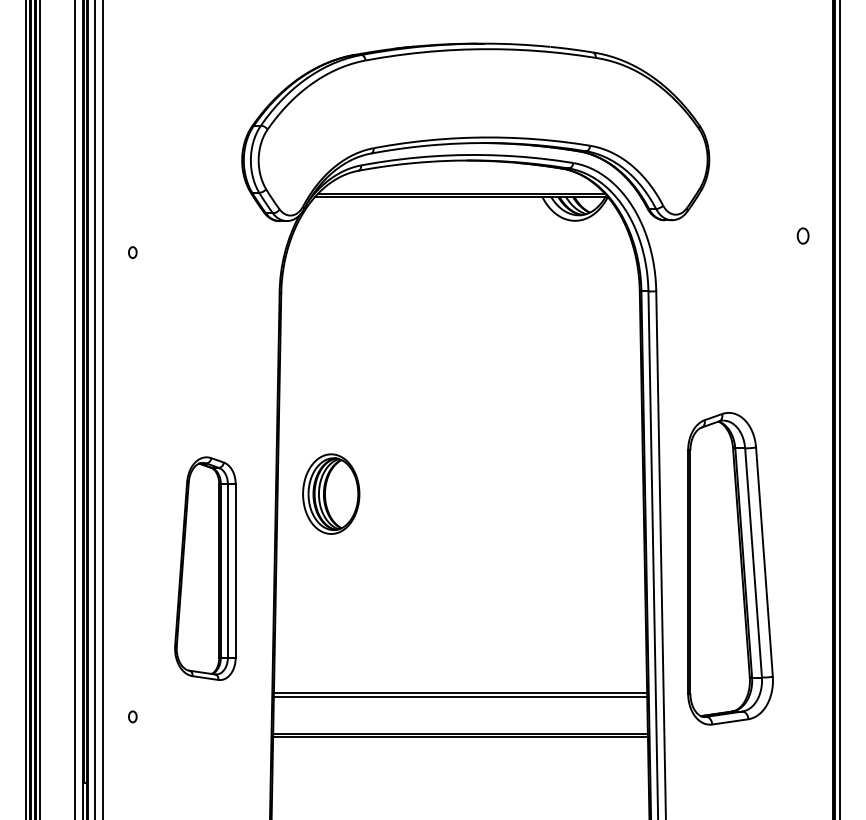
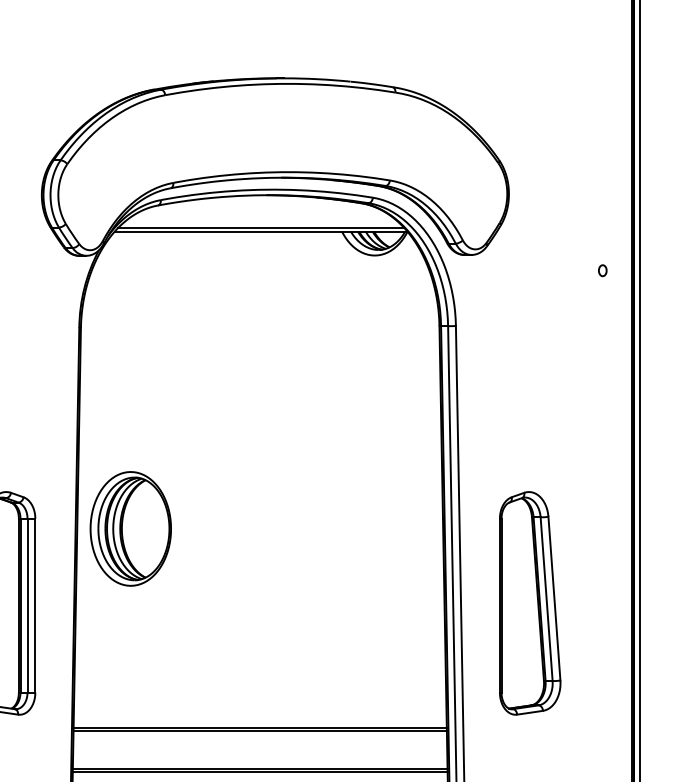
part: (802, 235) -> (602, 270), size x0.71
part: (331, 493) -> (131, 528), size x1.43
part: (730, 568) -> (530, 603), size x0.71

